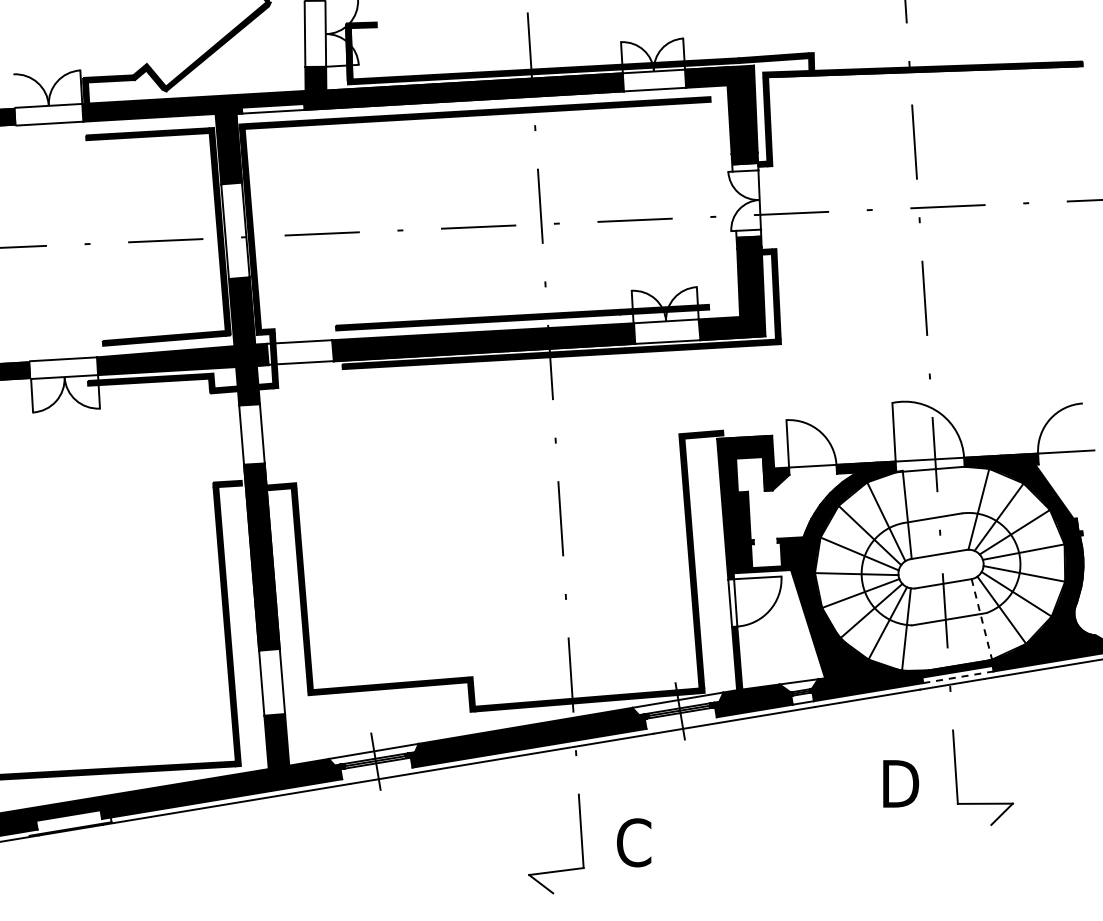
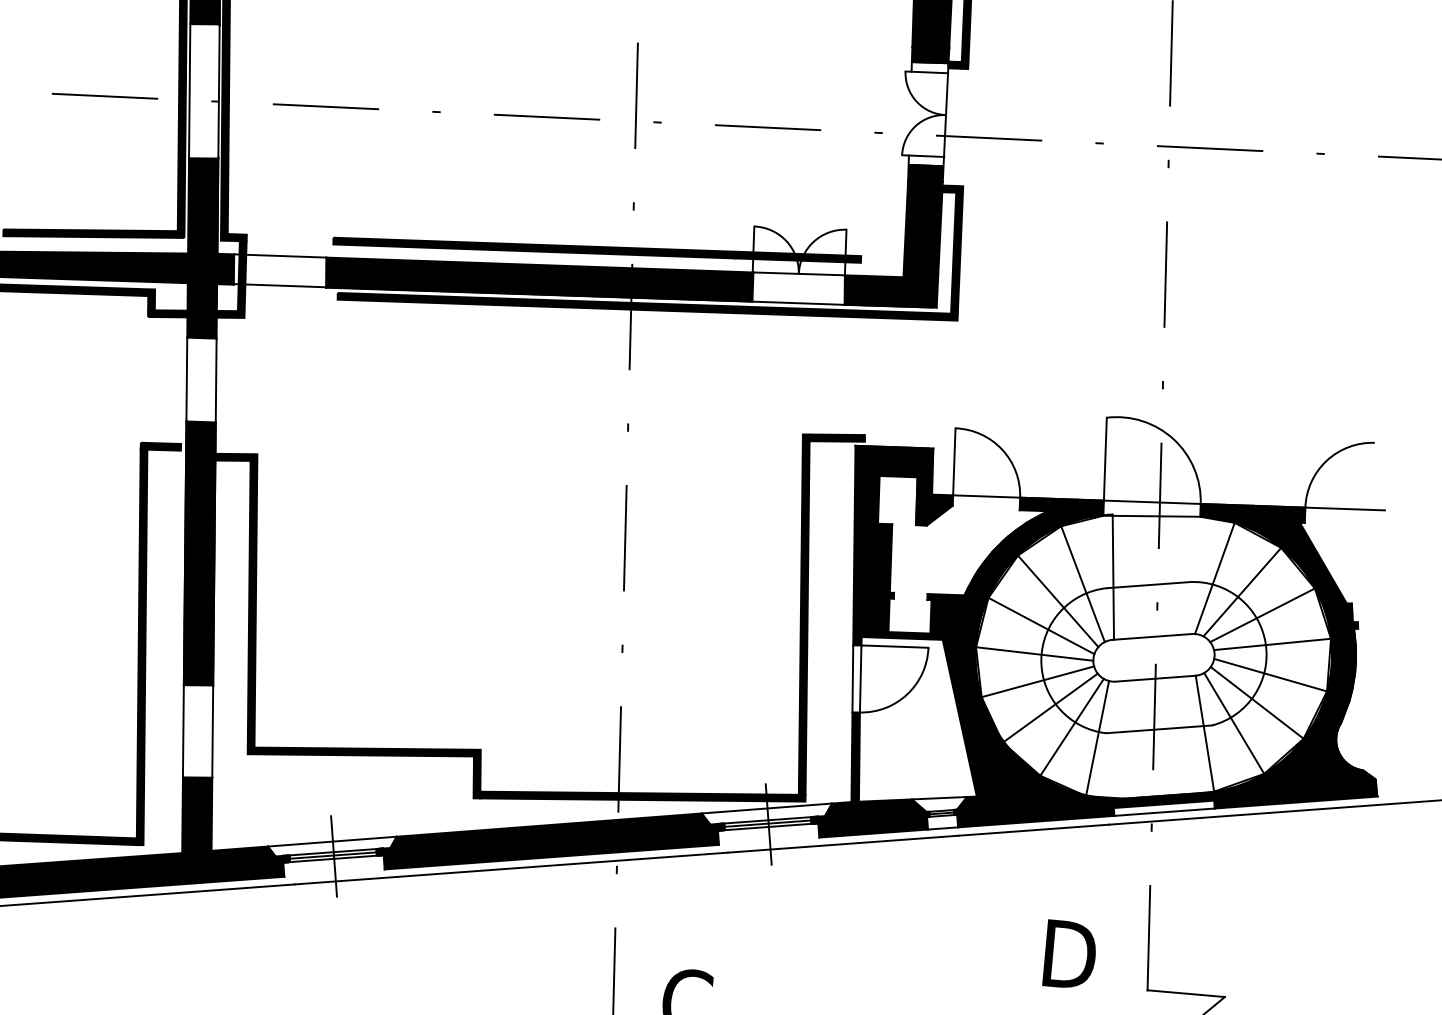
line: (981, 619) -> (1204, 733), dashed -> solid
line: (958, 677) -> (1164, 812), dashed -> solid

